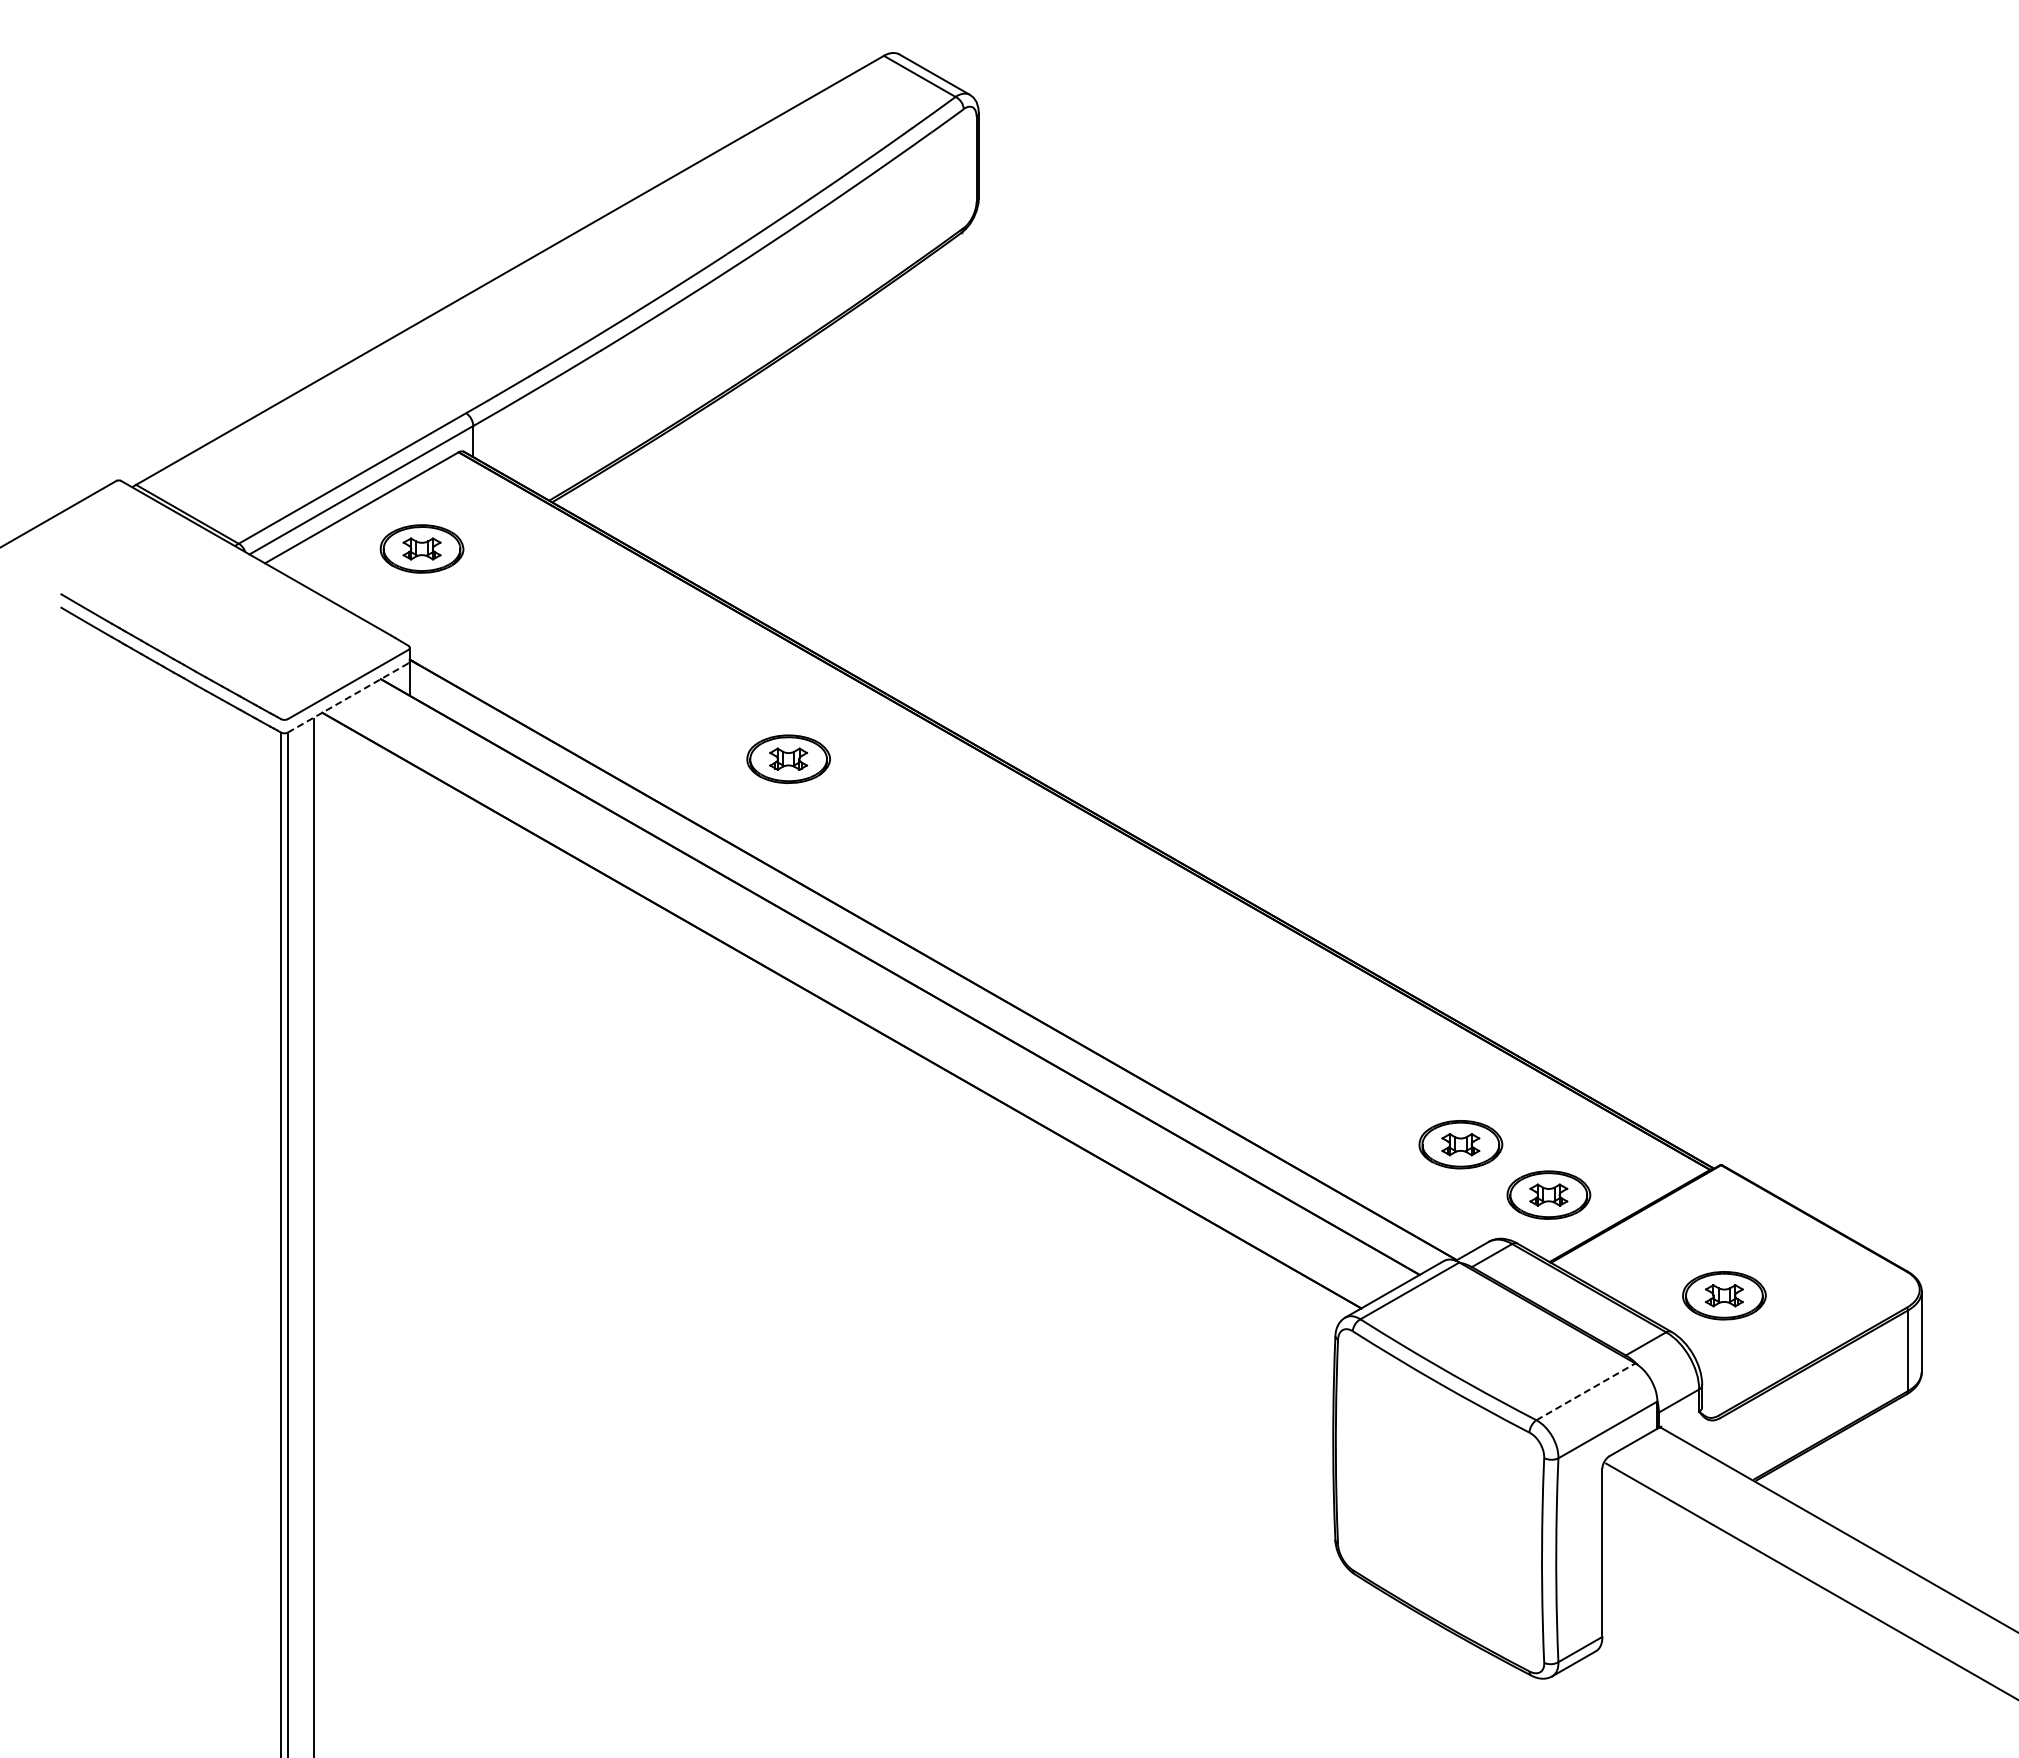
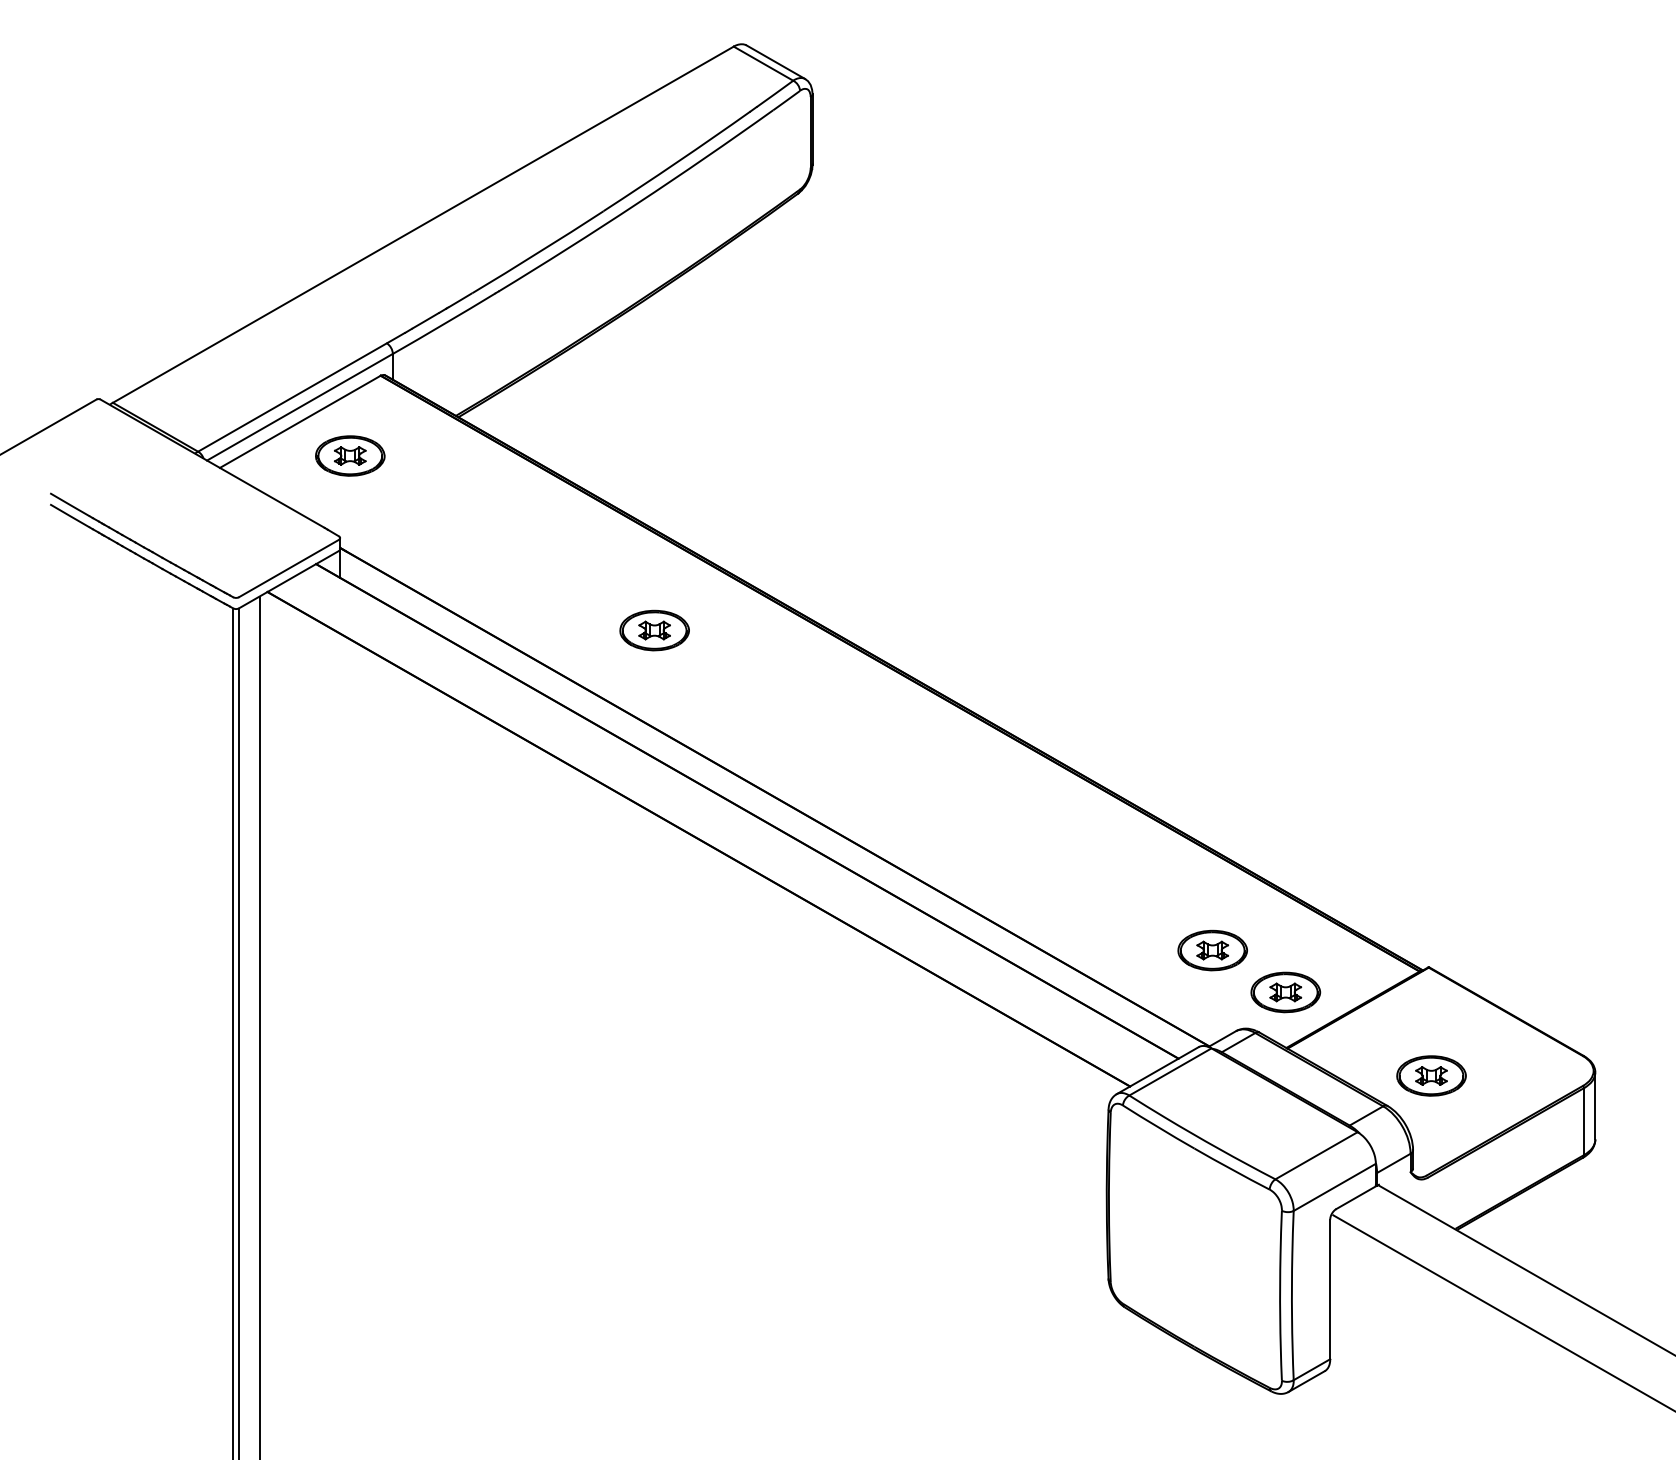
line: (347, 698) -> (288, 580), dashed -> solid
line: (1586, 1391) -> (1317, 1155), dashed -> solid

